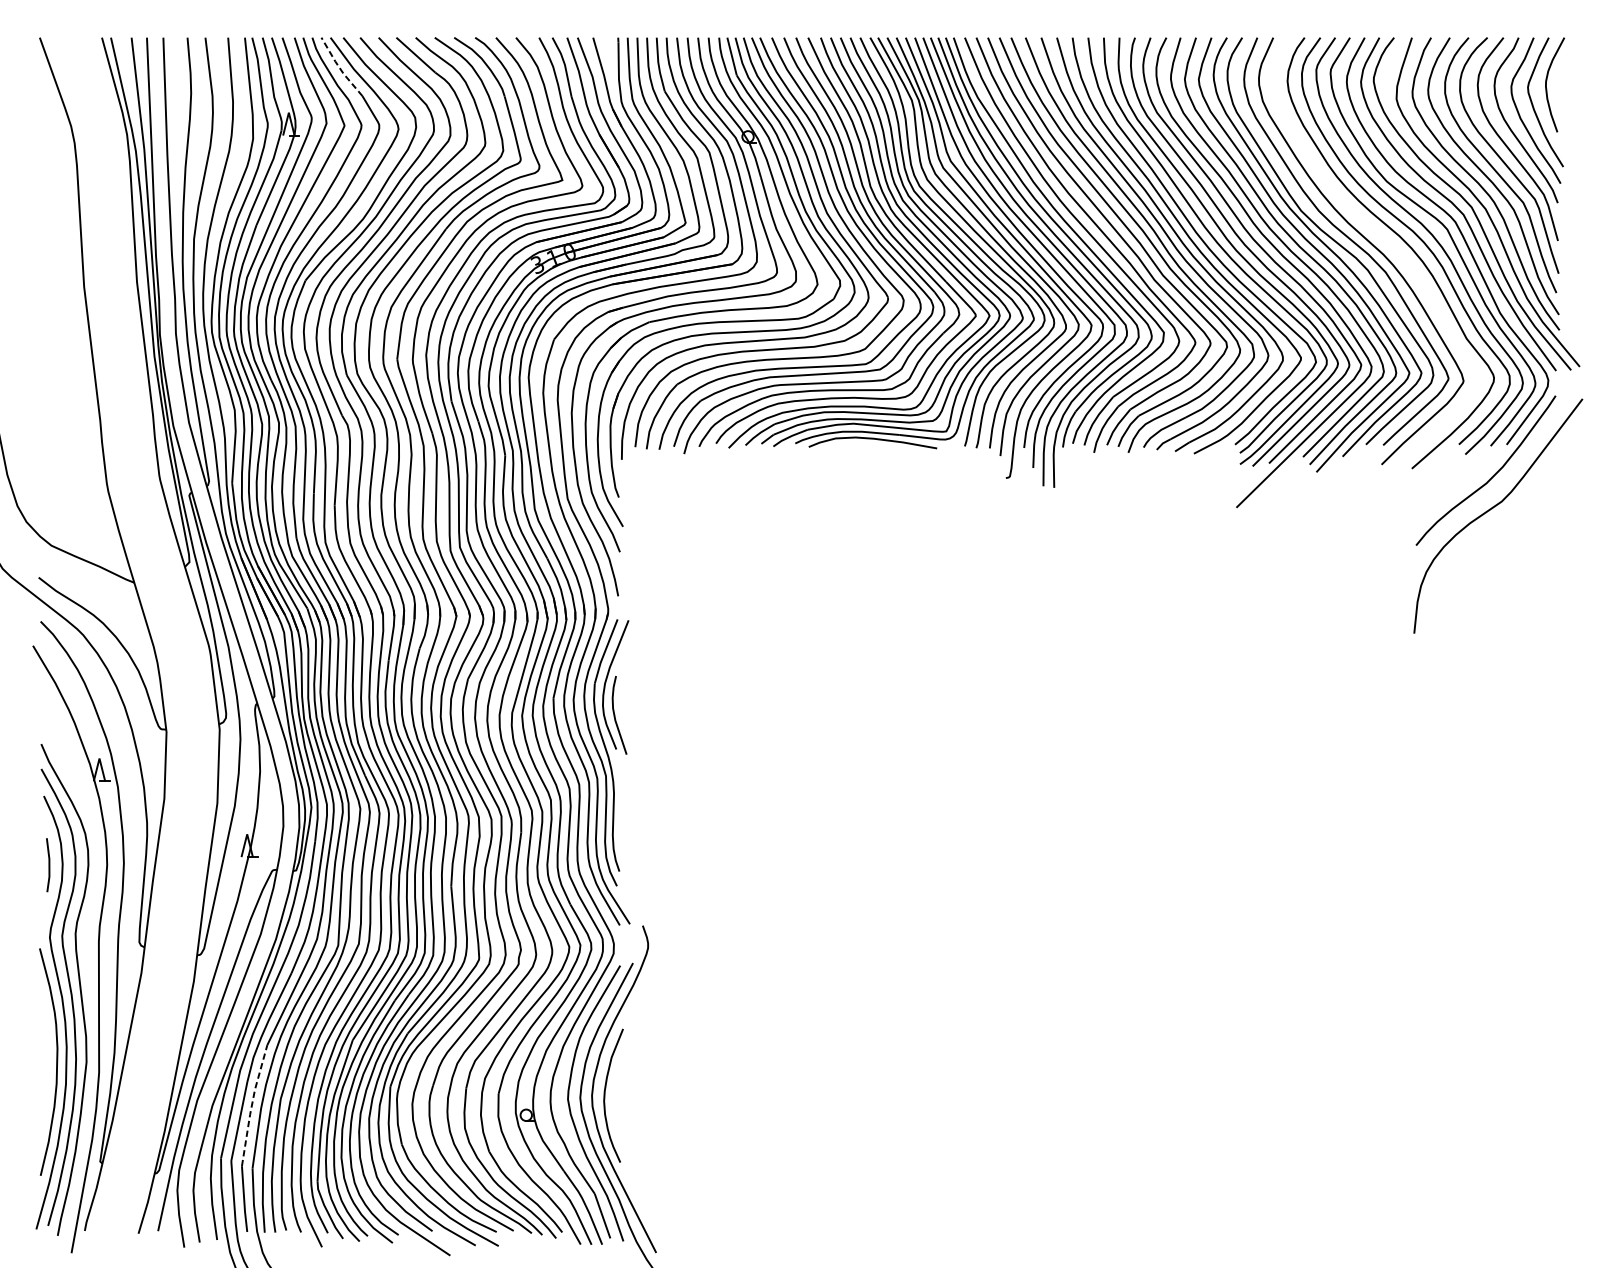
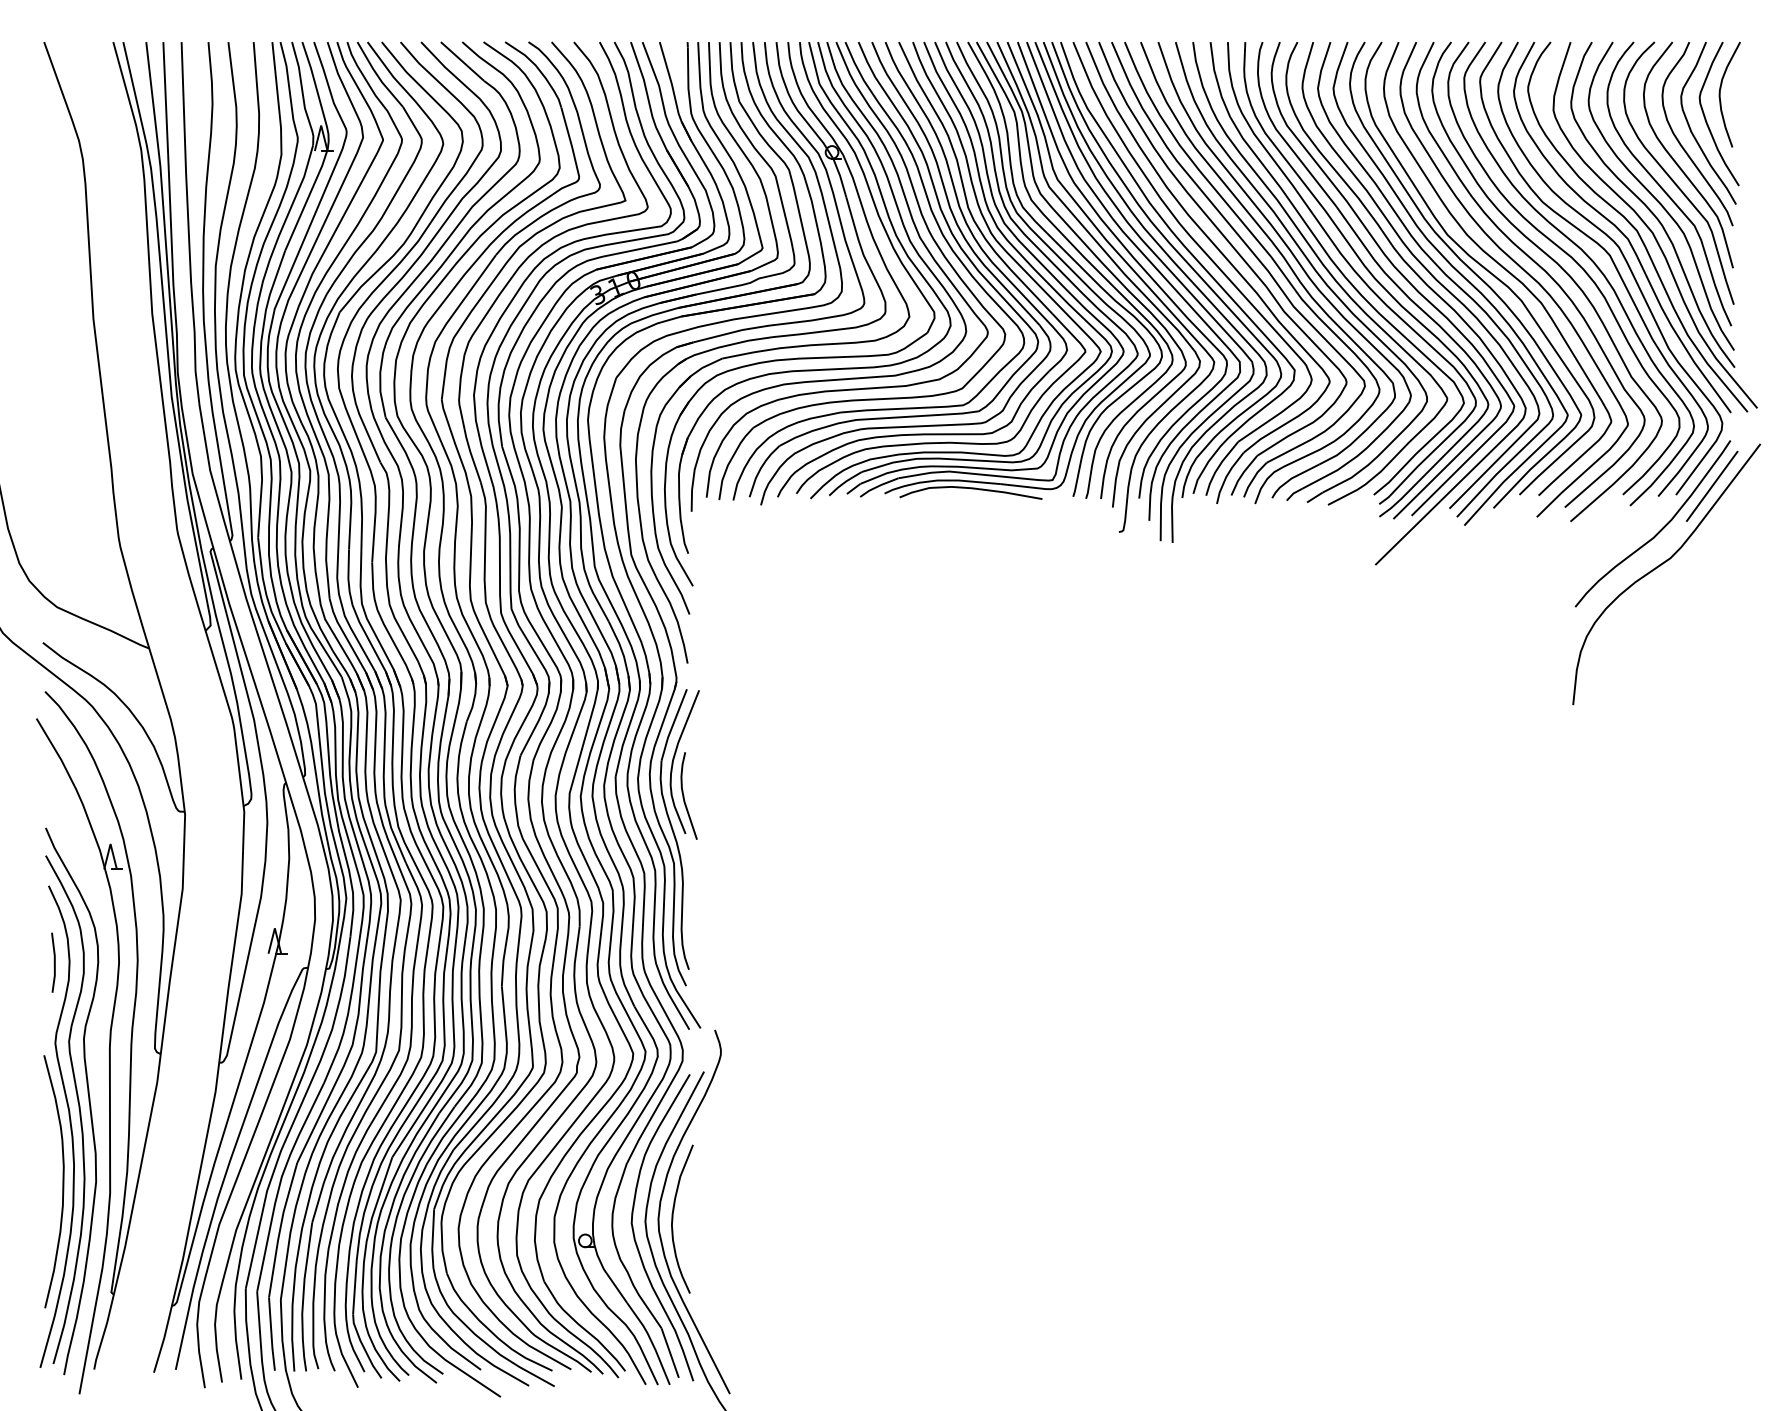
line: (339, 68) -> (377, 76), dashed -> solid
curve: (1383, 239) -> (1538, 266), added
line: (1538, 436) -> (1711, 485), added
line: (252, 1104) -> (280, 1228), dashed -> solid

